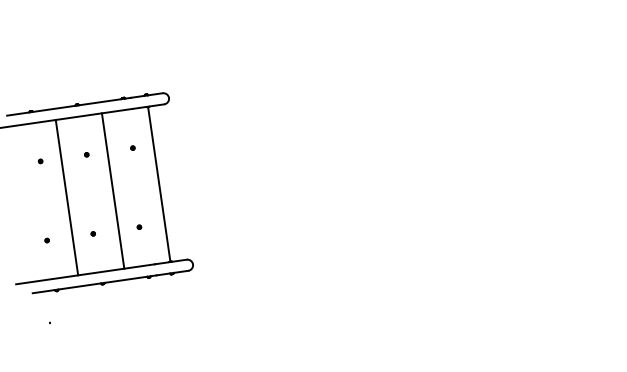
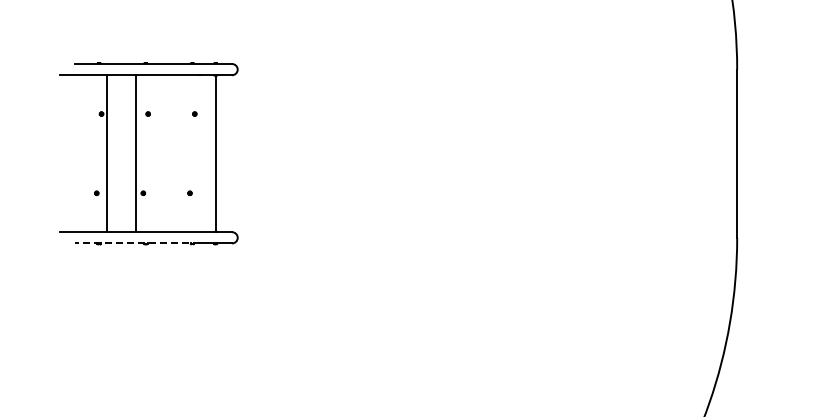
line: (113, 190) -> (136, 153), moved
line: (66, 197) -> (107, 153), moved
line: (94, 284) -> (137, 243), solid -> dashed

